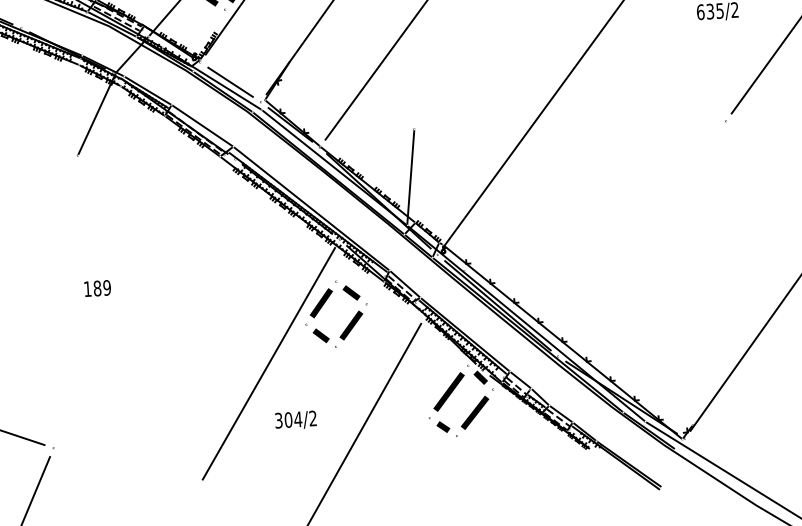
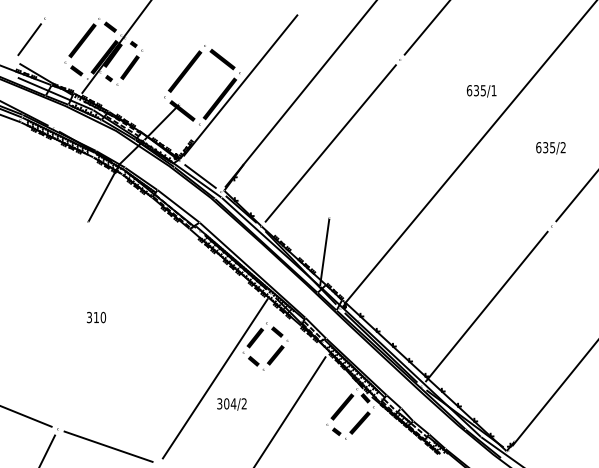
line: (641, 238) -> (486, 306), added
text: (97, 288) -> (96, 317), 189 -> 310
text: (295, 420) -> (231, 404), moved
line: (125, 467) -> (108, 446), added

